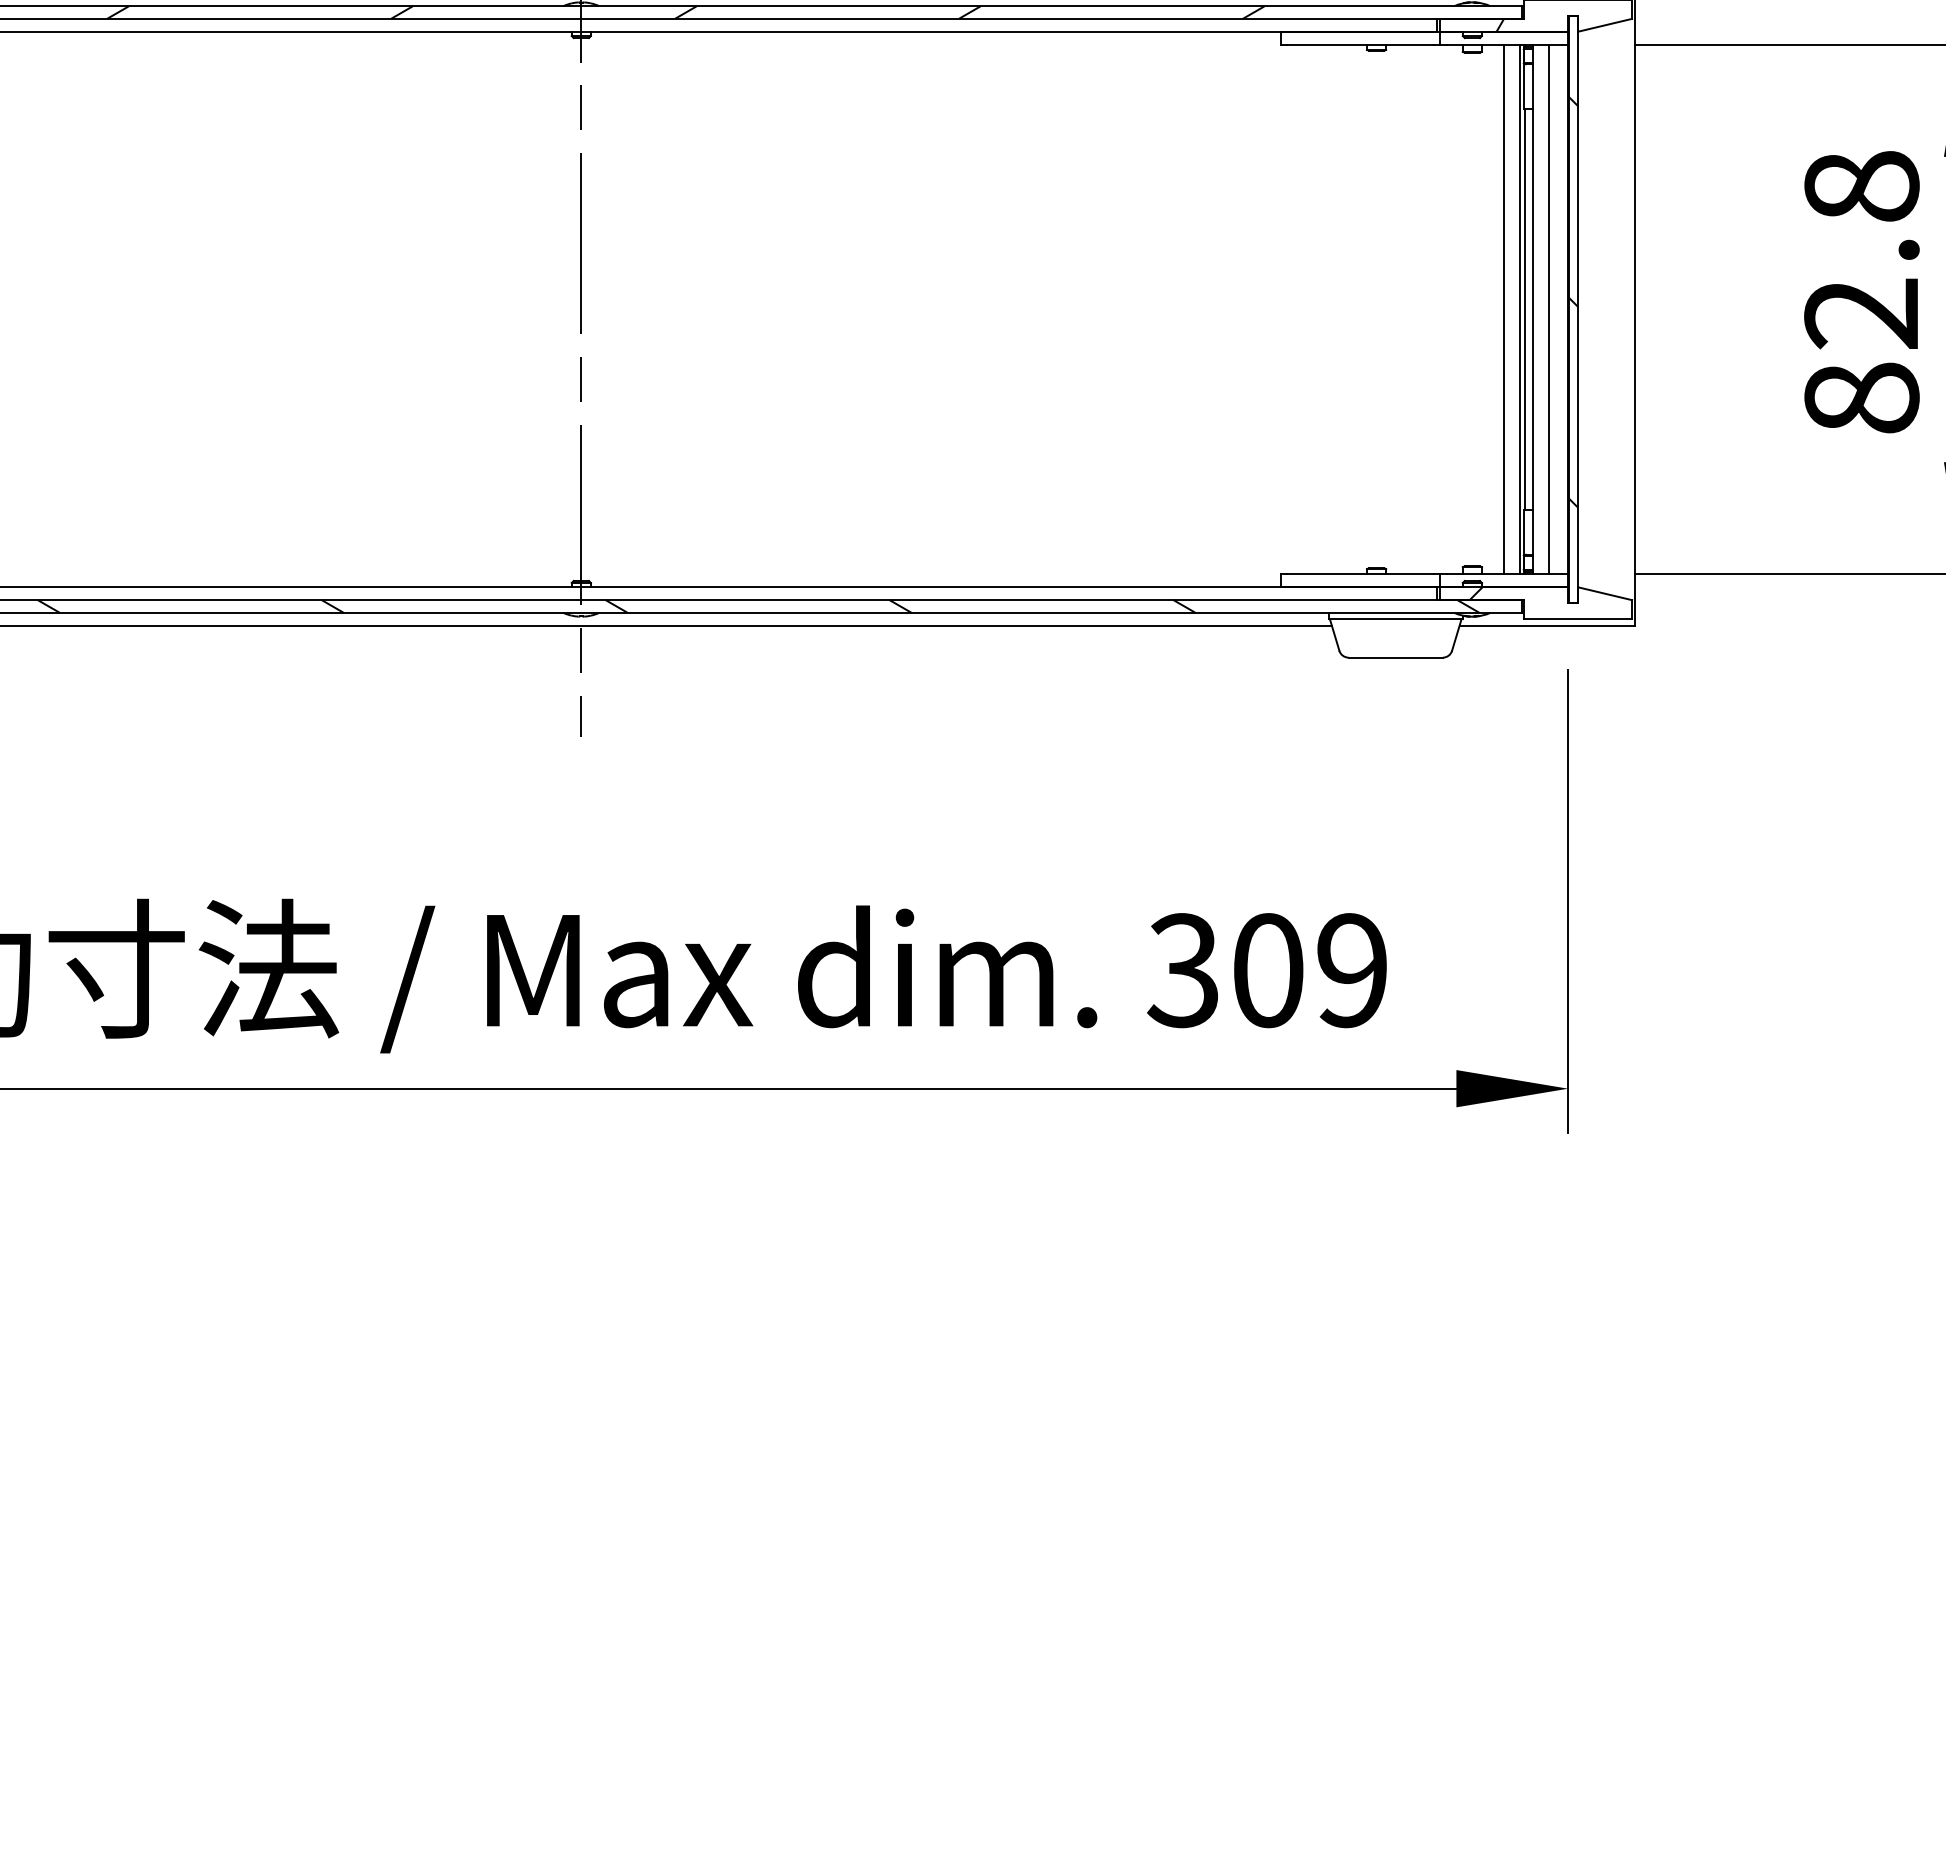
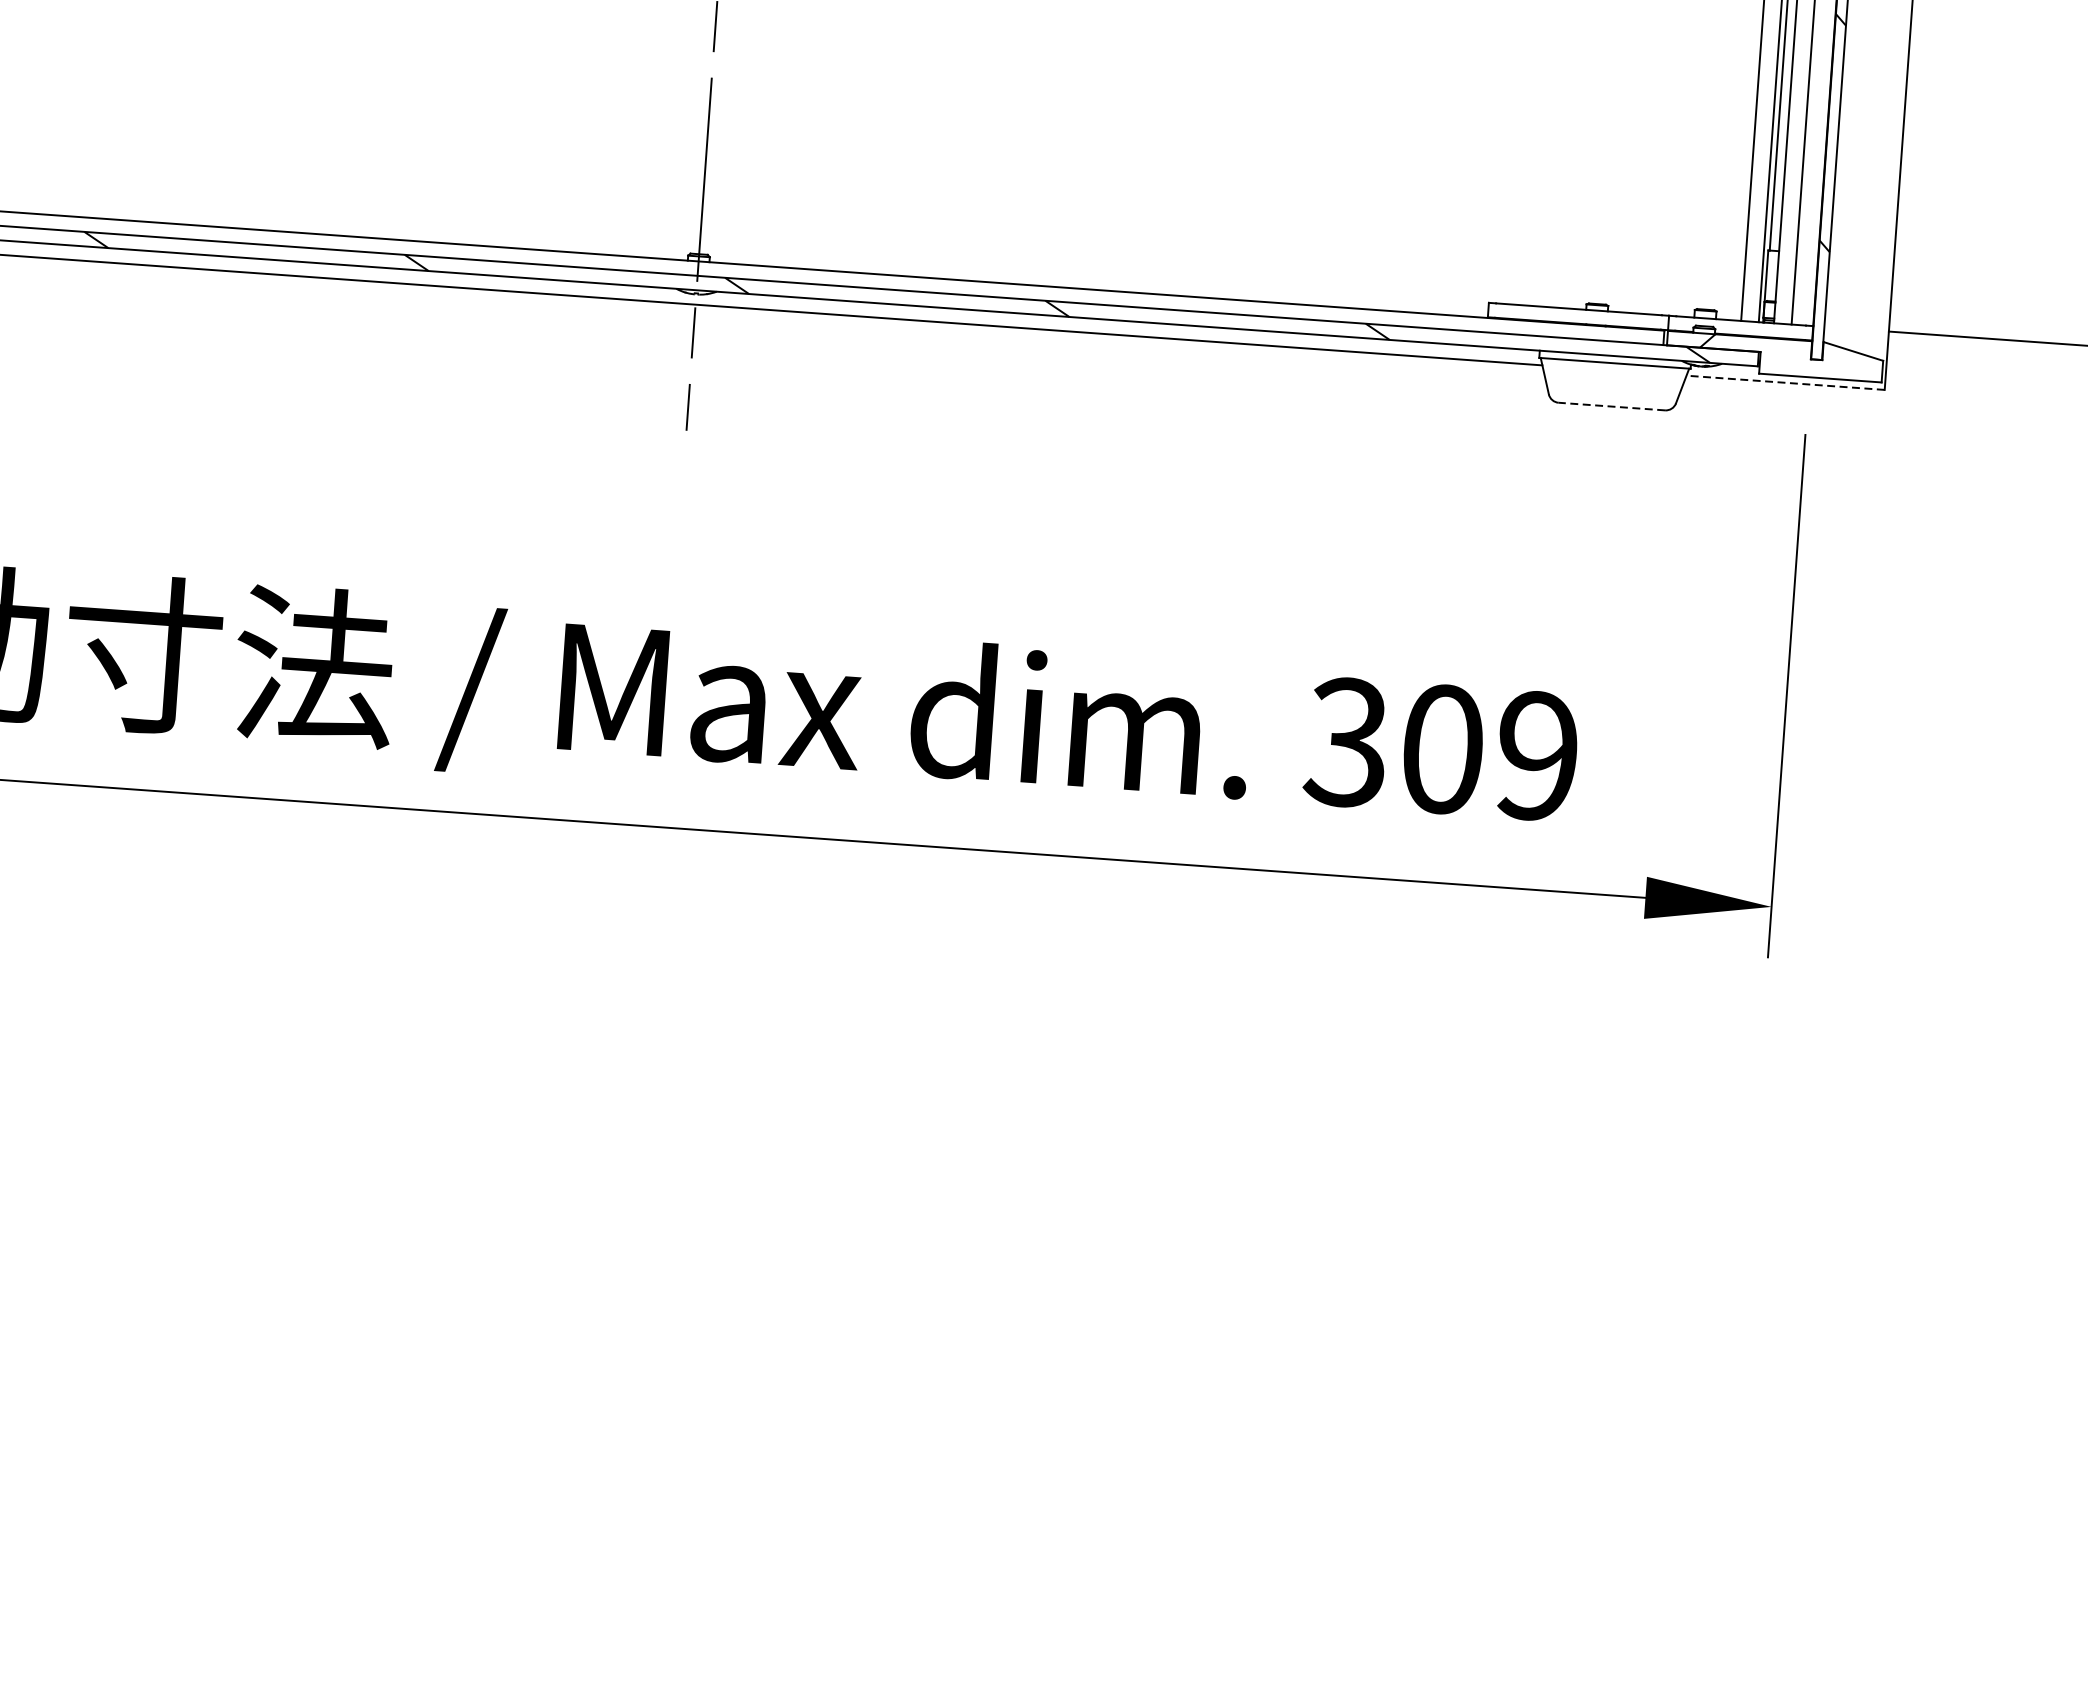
line: (1547, 625) -> (1785, 382), solid -> dashed
line: (1395, 657) -> (1611, 406), solid -> dashed

